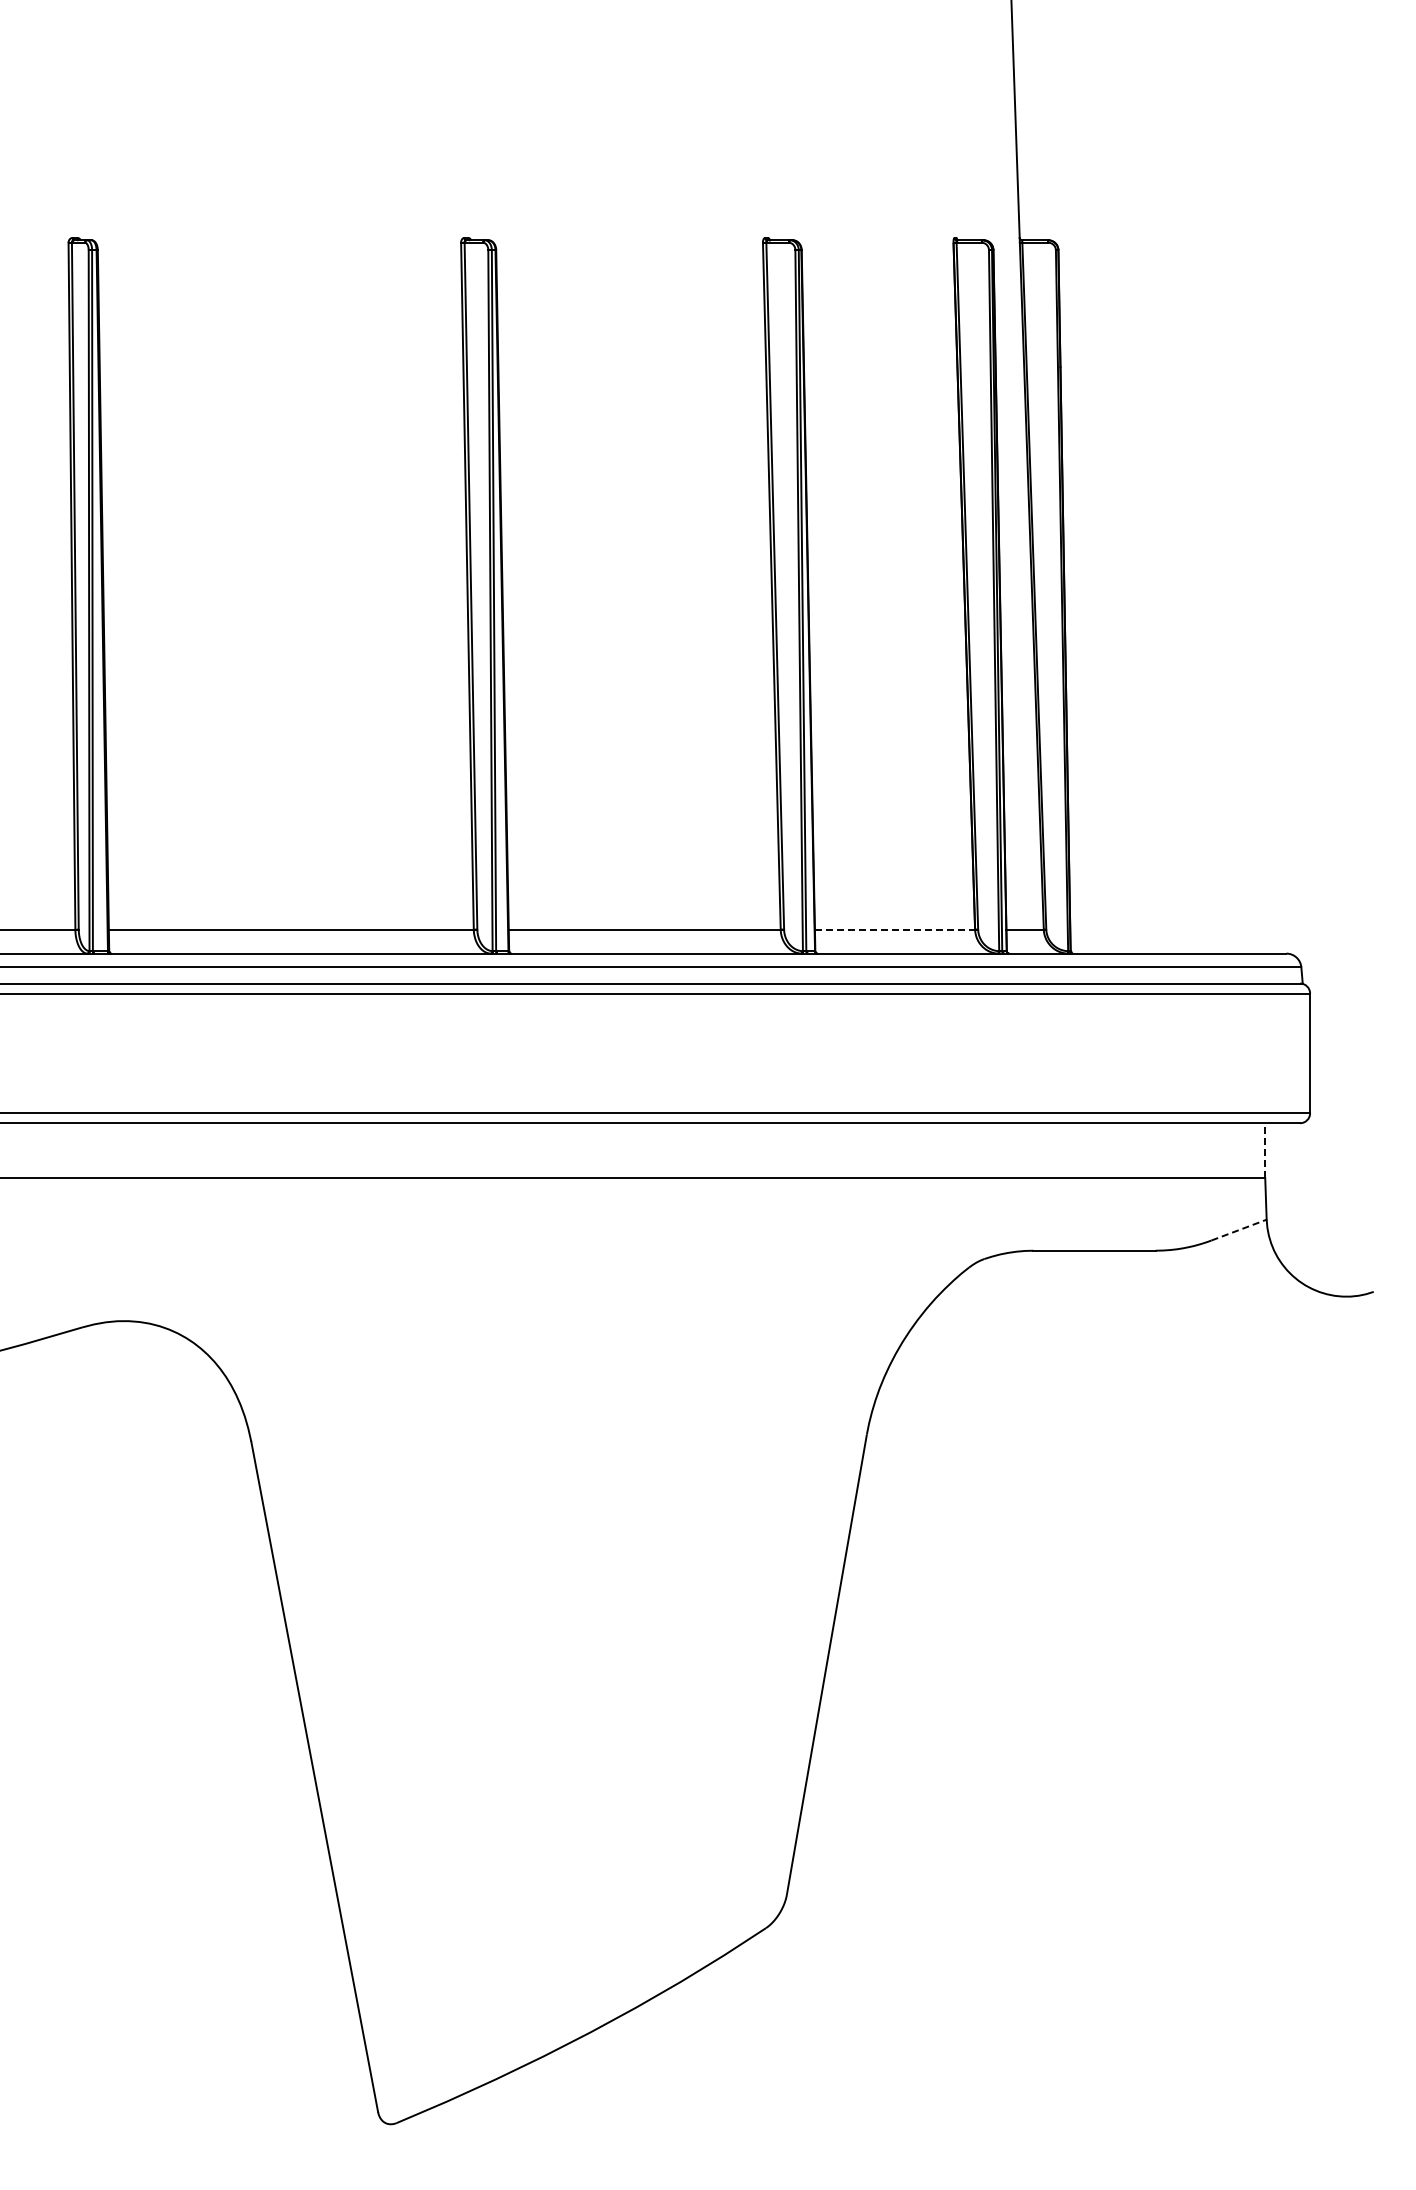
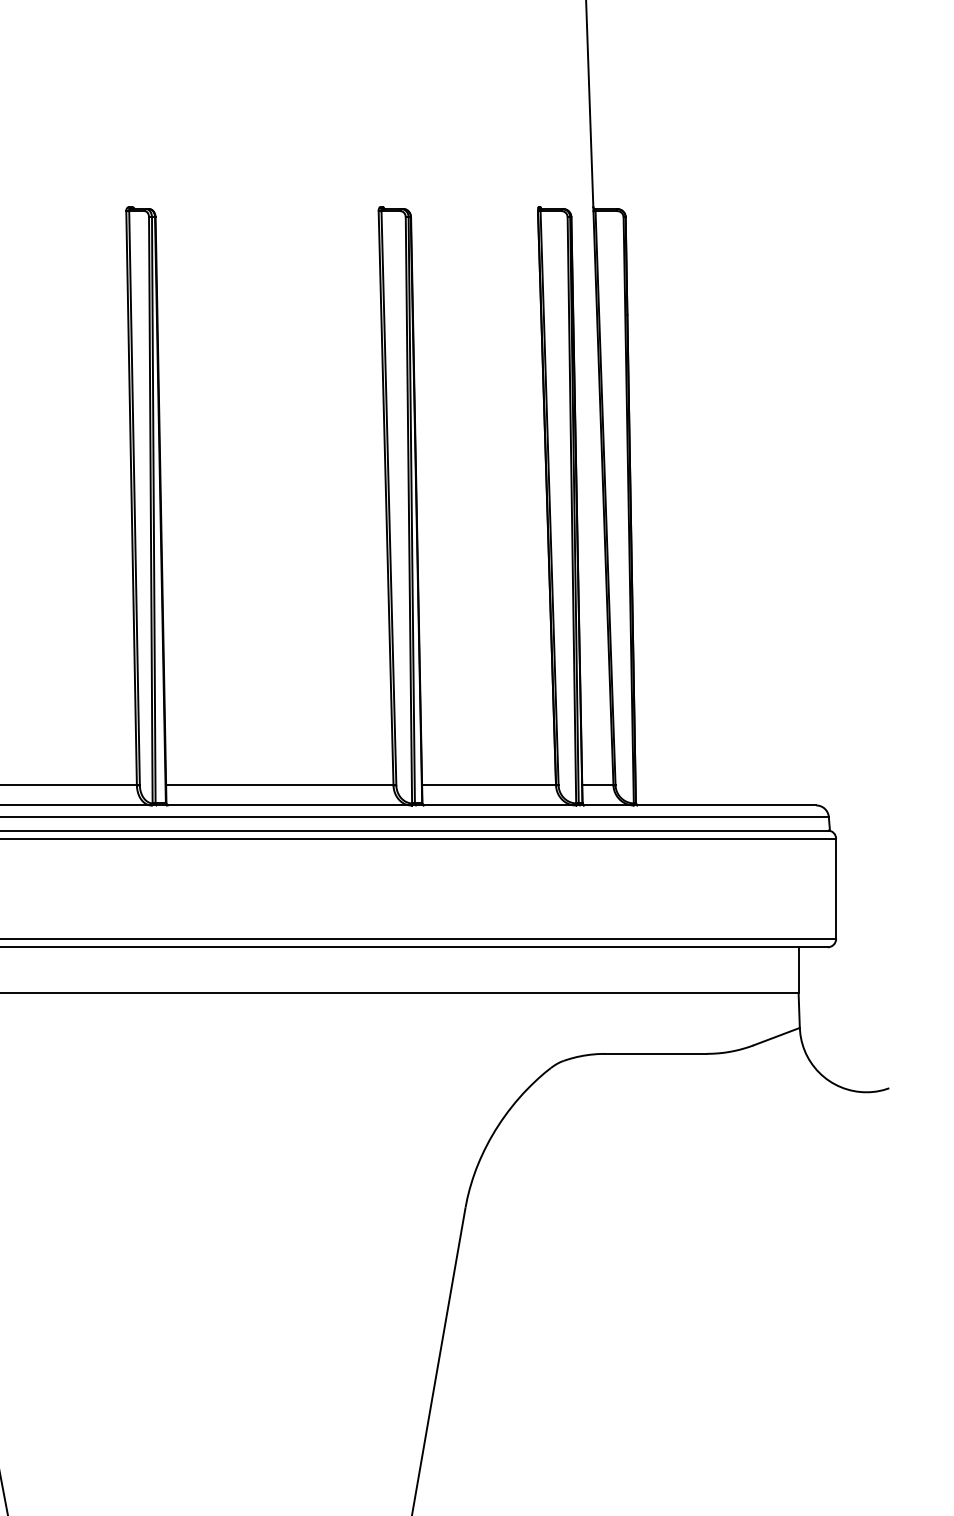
line: (895, 929) -> (489, 785), dashed -> solid
line: (1265, 1150) -> (798, 970), dashed -> solid
line: (1239, 1229) -> (777, 1036), dashed -> solid

